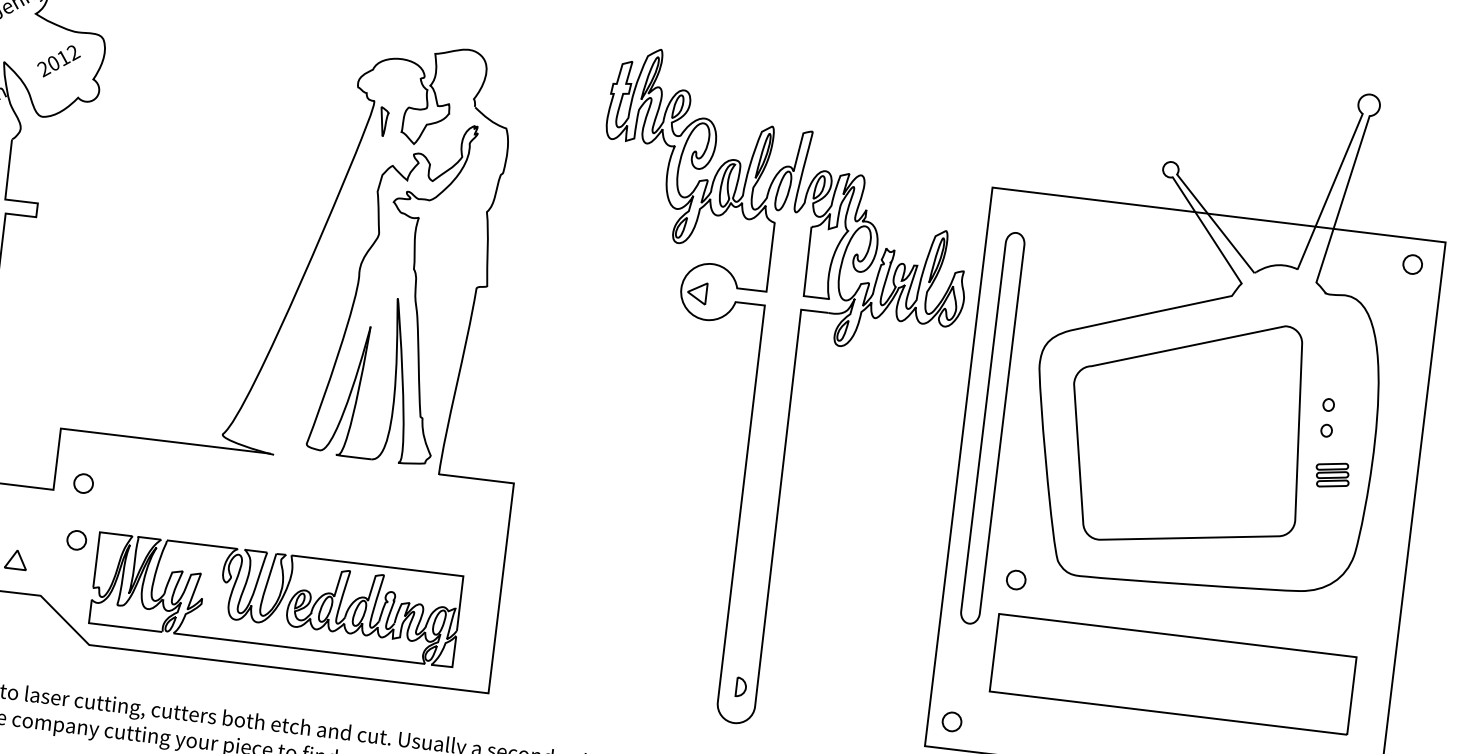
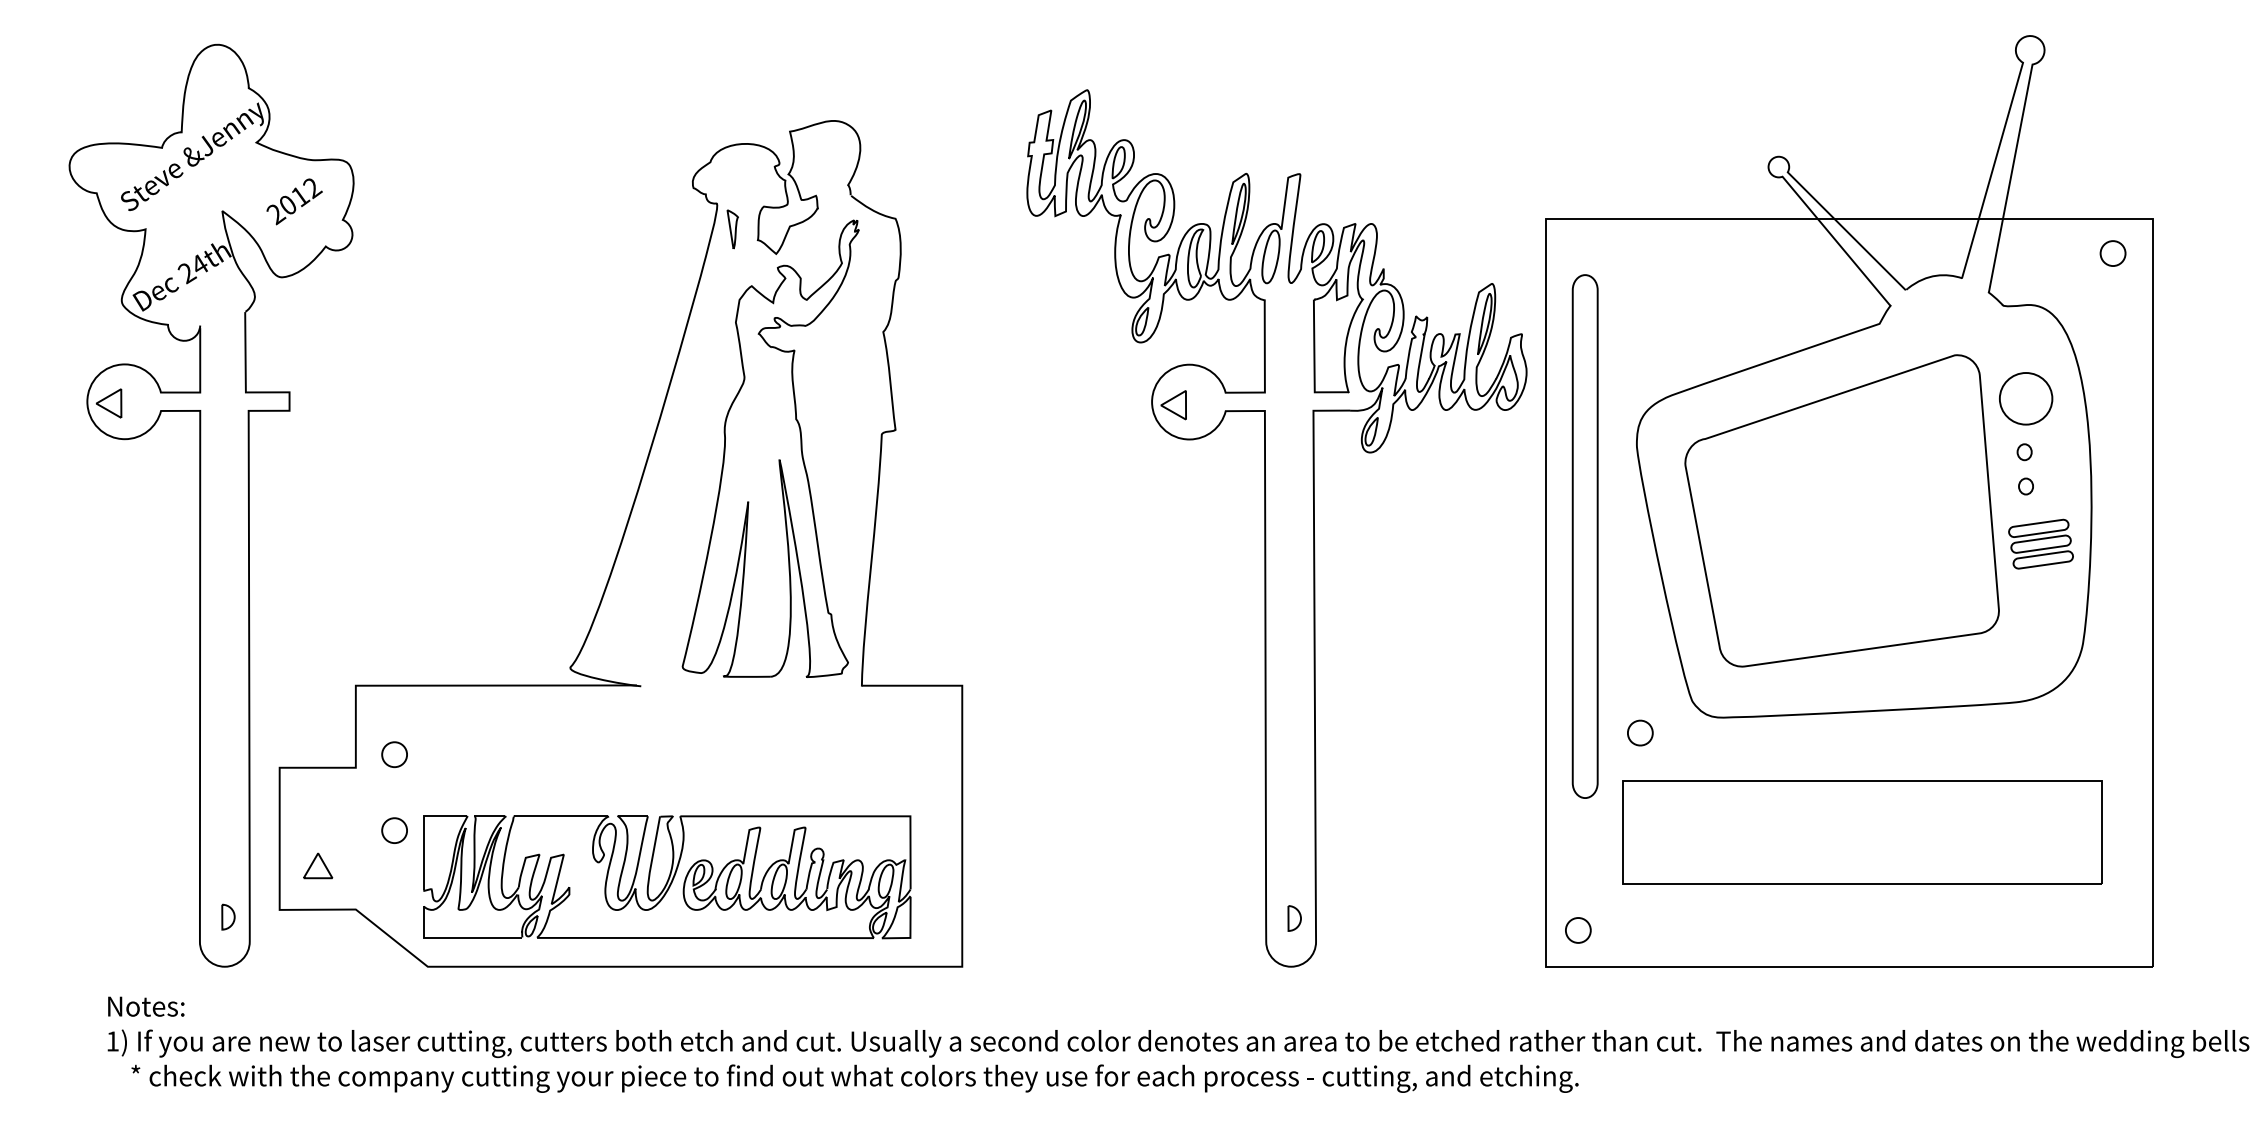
part: (1334, 365) -> (2026, 398), added
part: (1332, 474) -> (2040, 543), size x1.43

